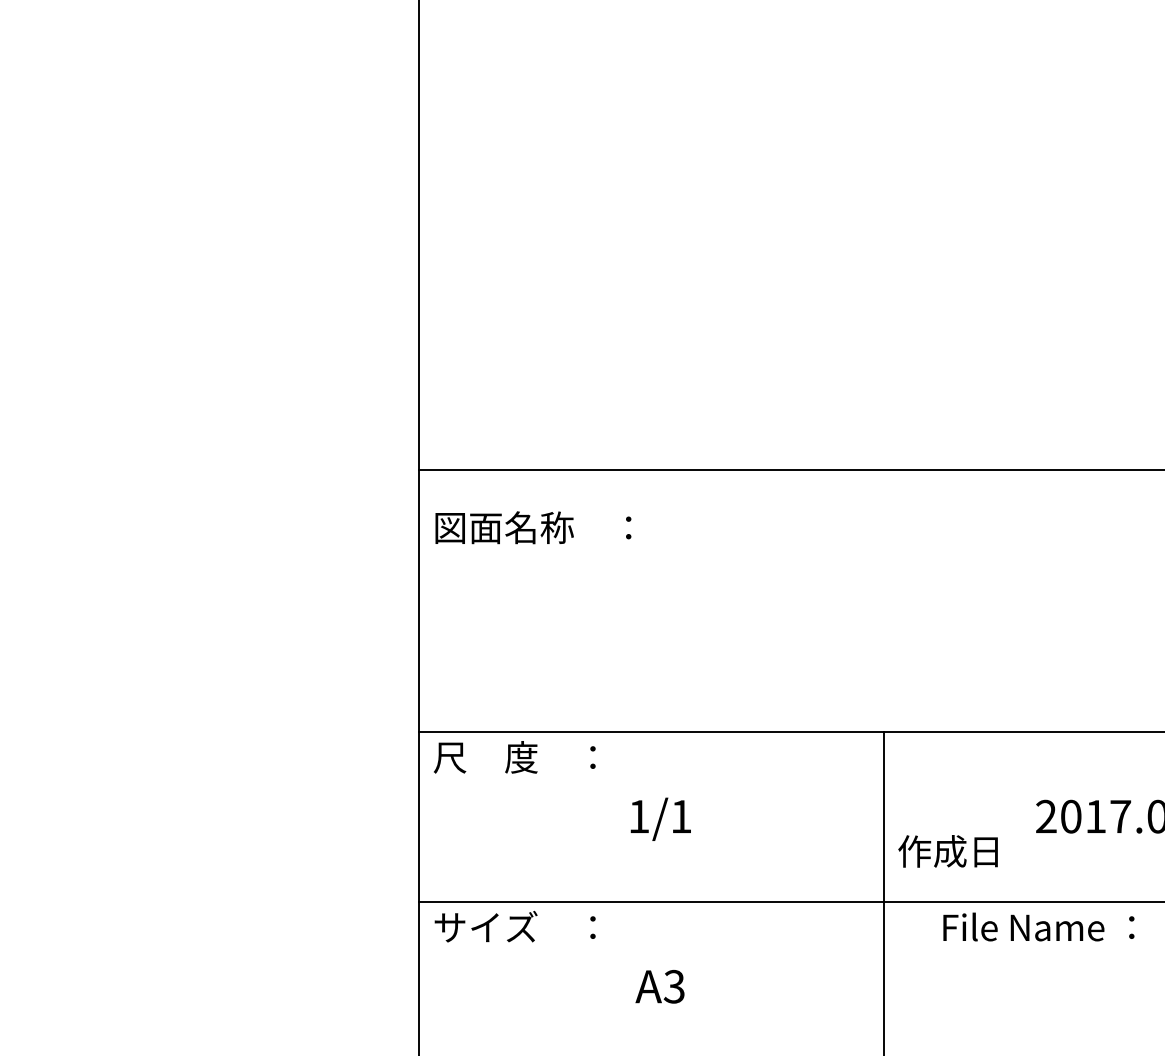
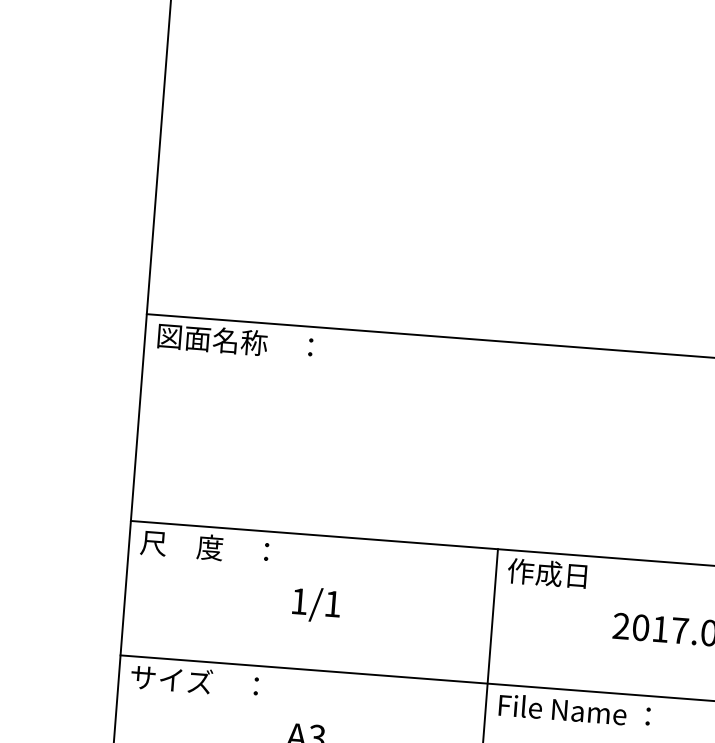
text: (533, 527) -> (235, 341), moved
text: (947, 851) -> (546, 573), moved
text: (1038, 926) -> (574, 709), moved

